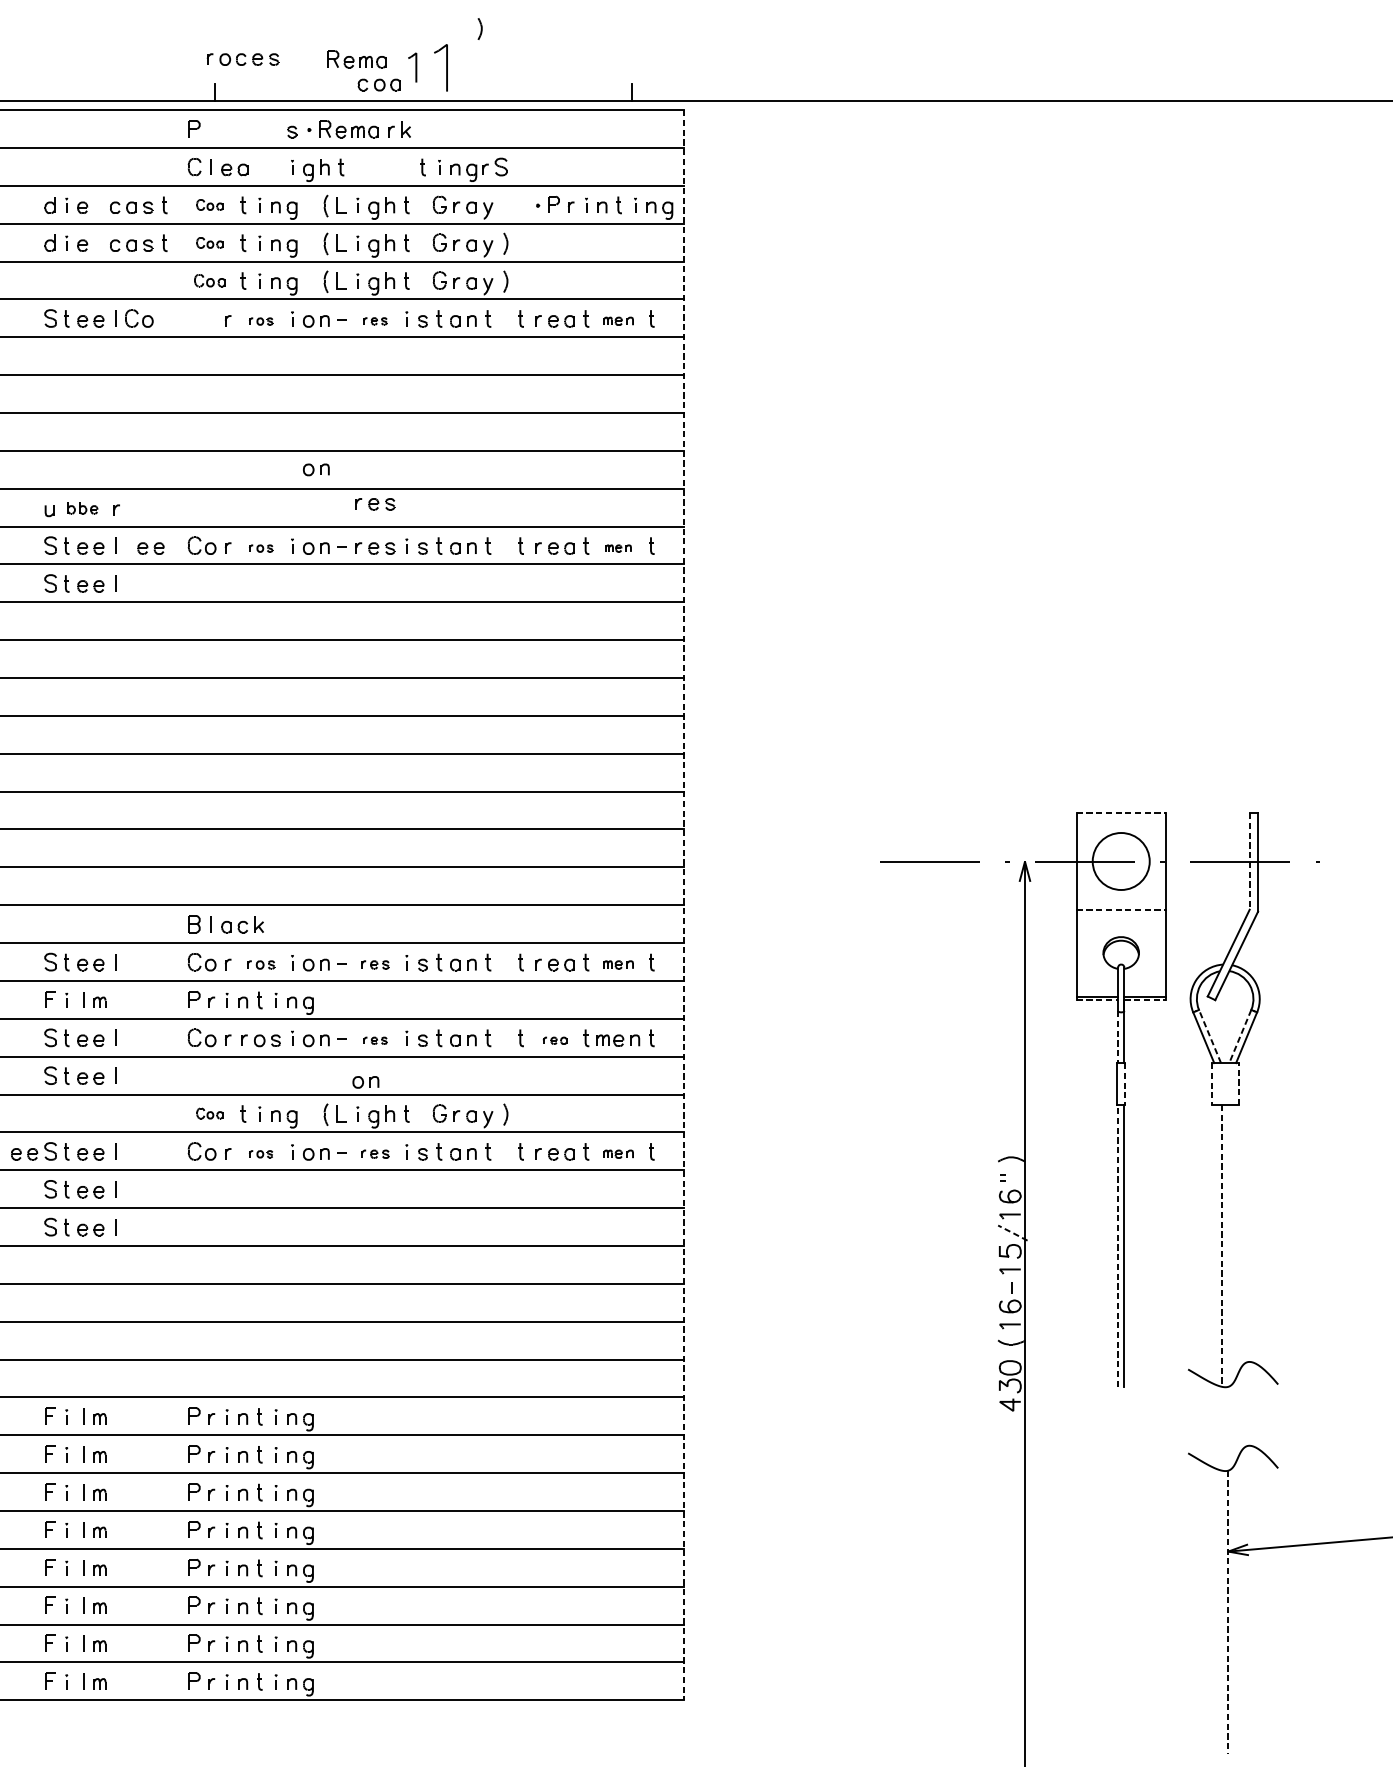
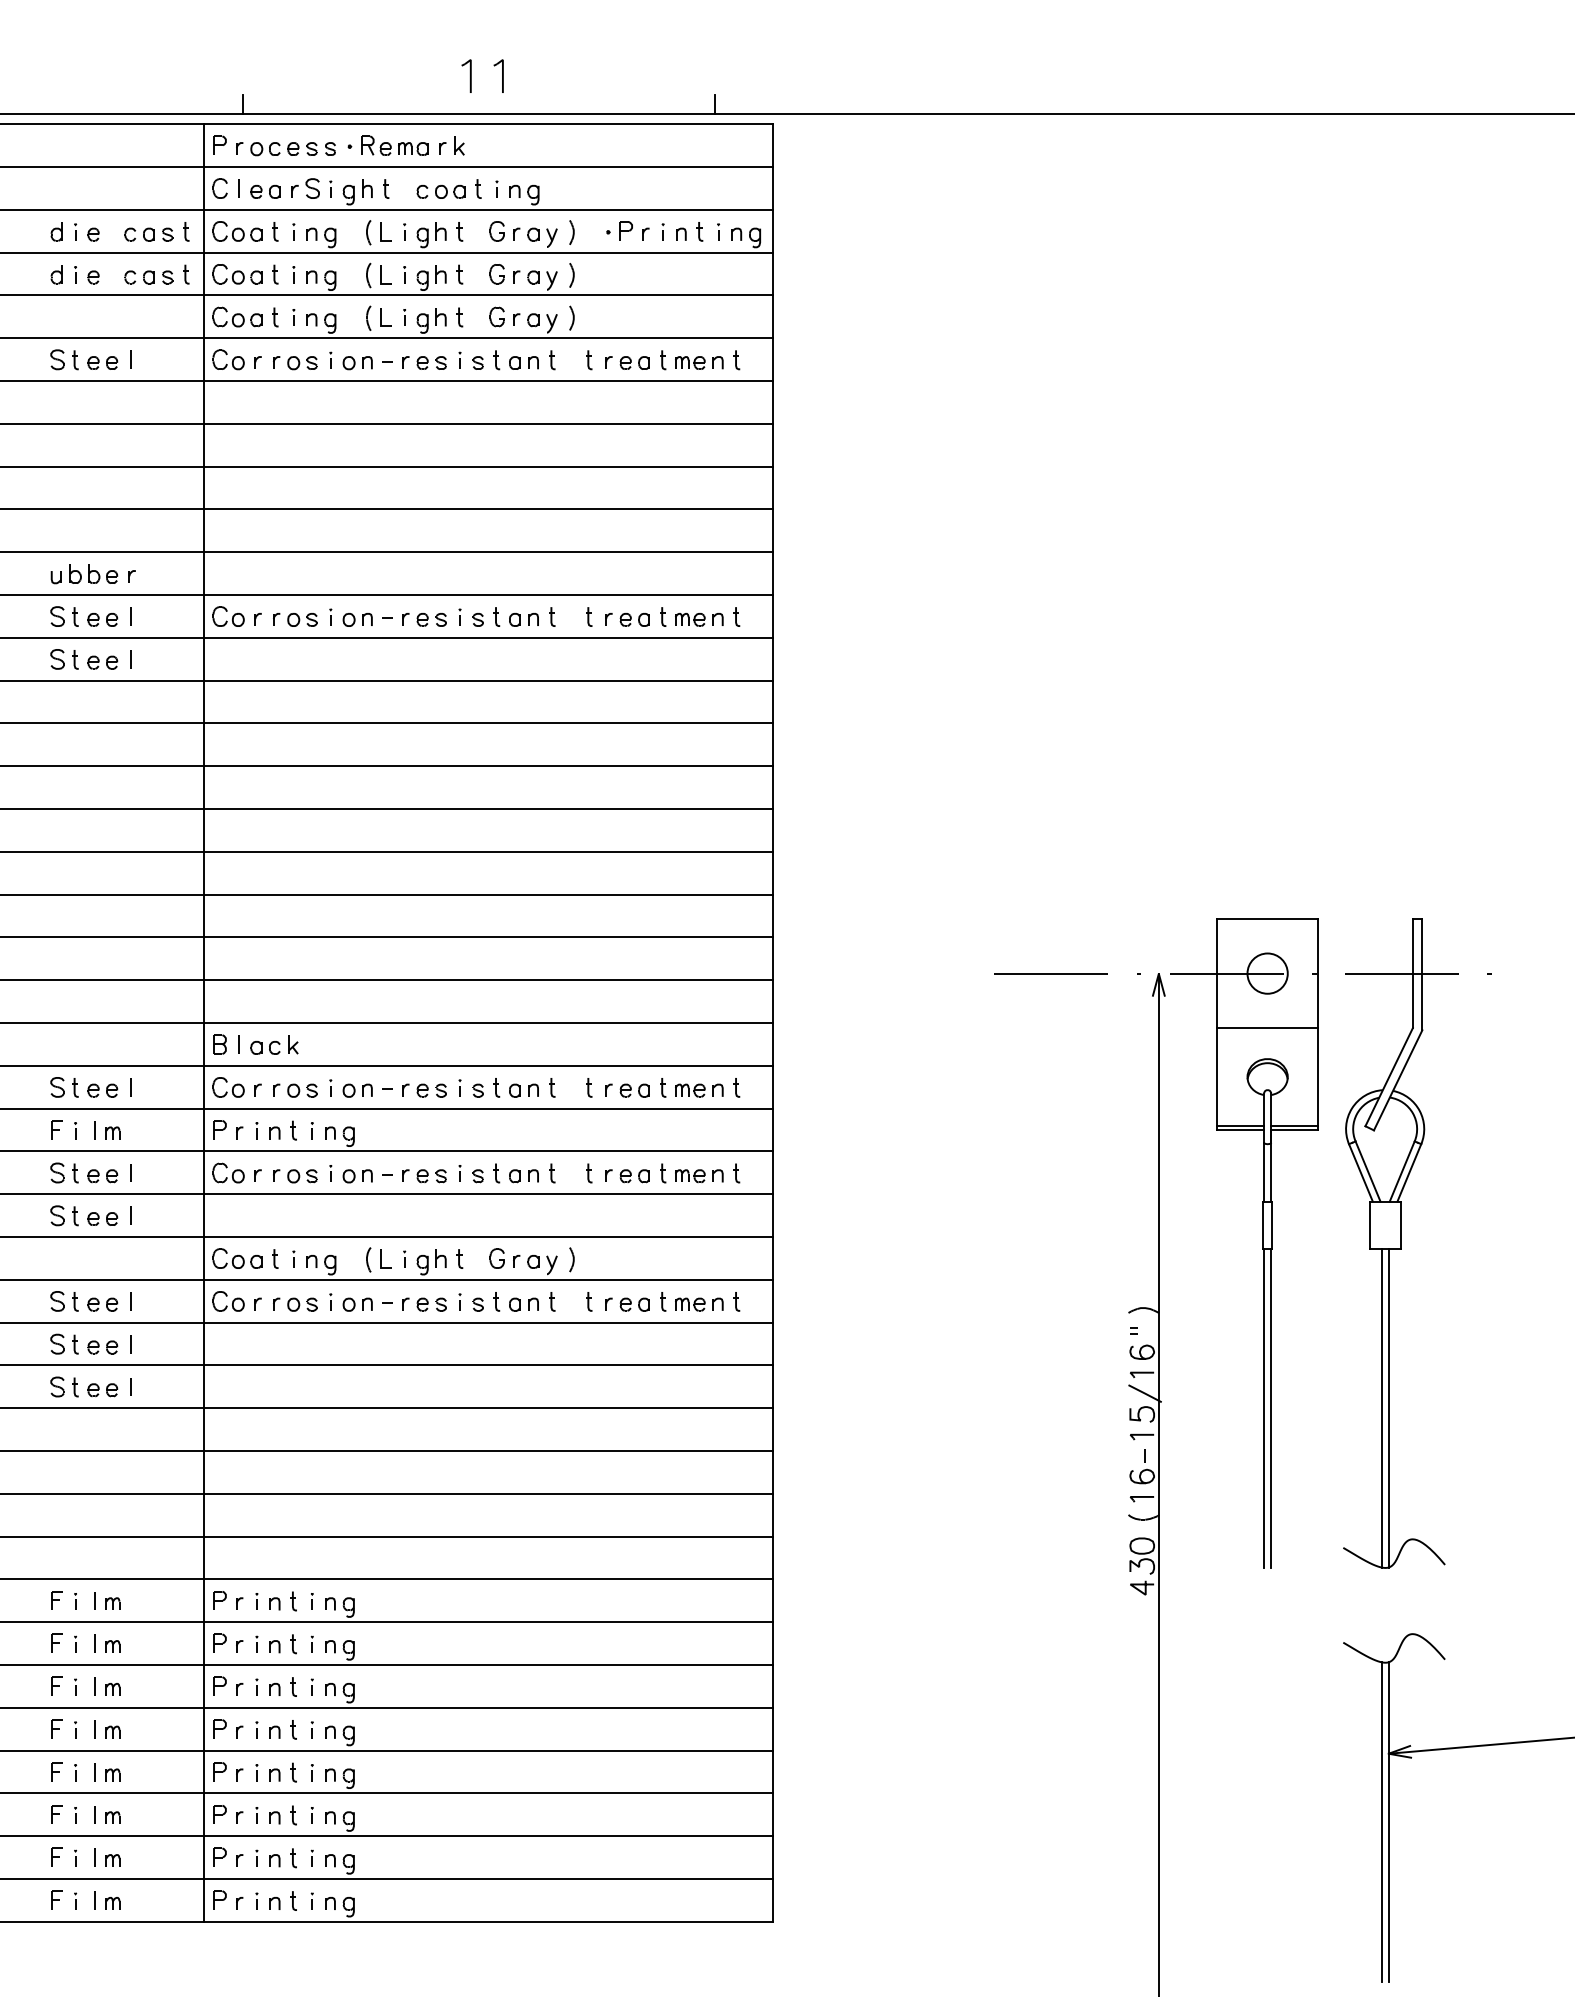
part: (479, 28) -> (571, 232), moved
part: (242, 59) -> (276, 149), moved
part: (356, 59) -> (403, 66), removed
part: (440, 67) -> (498, 75), size x0.62
part: (378, 84) -> (440, 191), moved
part: (494, 166) -> (305, 188), moved
part: (209, 205) -> (237, 231), size x1.67
part: (209, 243) -> (237, 274), size x1.67
part: (209, 280) -> (237, 316), size x1.43
part: (139, 318) -> (228, 359), moved
part: (375, 320) -> (424, 362), size x1.67
part: (618, 320) -> (699, 362), size x1.43
part: (261, 321) -> (295, 363), size x1.67
part: (316, 469) -> (357, 530), removed
part: (375, 504) -> (424, 569), removed
part: (82, 507) -> (93, 573), size x1.43
part: (150, 548) -> (170, 619), removed
part: (261, 548) -> (295, 619), size x1.67
part: (618, 548) -> (699, 619), size x1.67
line: (1121, 813) -> (1268, 919), dashed -> solid
circle: (1121, 861) -> (1267, 973), size x0.62
line: (1249, 862) -> (1412, 974), dashed -> solid
line: (179, 904) -> (203, 1022), added
line: (683, 905) -> (772, 1023), dashed -> solid
line: (1121, 910) -> (1268, 1028), dashed -> solid
part: (261, 964) -> (295, 1090), size x1.43
part: (375, 964) -> (424, 1090), size x1.43
part: (618, 964) -> (699, 1090), size x1.43
line: (1098, 1000) -> (1241, 1130), dashed -> solid
line: (1145, 1000) -> (1295, 1130), dashed -> solid
line: (1210, 1036) -> (1368, 1171), dashed -> solid
line: (1240, 1036) -> (1402, 1171), dashed -> solid
line: (1118, 1037) -> (1264, 1172), dashed -> solid
part: (375, 1040) -> (424, 1176), size x1.67
part: (554, 1040) -> (627, 1176), size x1.67
part: (365, 1082) -> (413, 1223), removed
line: (1125, 1084) -> (1272, 1225), dashed -> solid
line: (1211, 1084) -> (1369, 1225), dashed -> solid
line: (1238, 1084) -> (1400, 1225), dashed -> solid
part: (209, 1113) -> (237, 1258), size x1.67
part: (24, 1154) -> (27, 1304), removed
part: (261, 1154) -> (295, 1304), size x1.67
part: (375, 1154) -> (424, 1304), size x1.43
part: (618, 1154) -> (699, 1304), size x1.43
line: (1013, 1232) -> (1145, 1393), dashed -> solid
line: (1118, 1245) -> (1264, 1407), dashed -> solid
line: (1228, 1245) -> (1388, 1407), added
line: (1221, 1246) -> (1381, 1408), dashed -> solid
line: (1221, 1612) -> (1381, 1822), added
line: (1228, 1612) -> (1388, 1822), dashed -> solid

